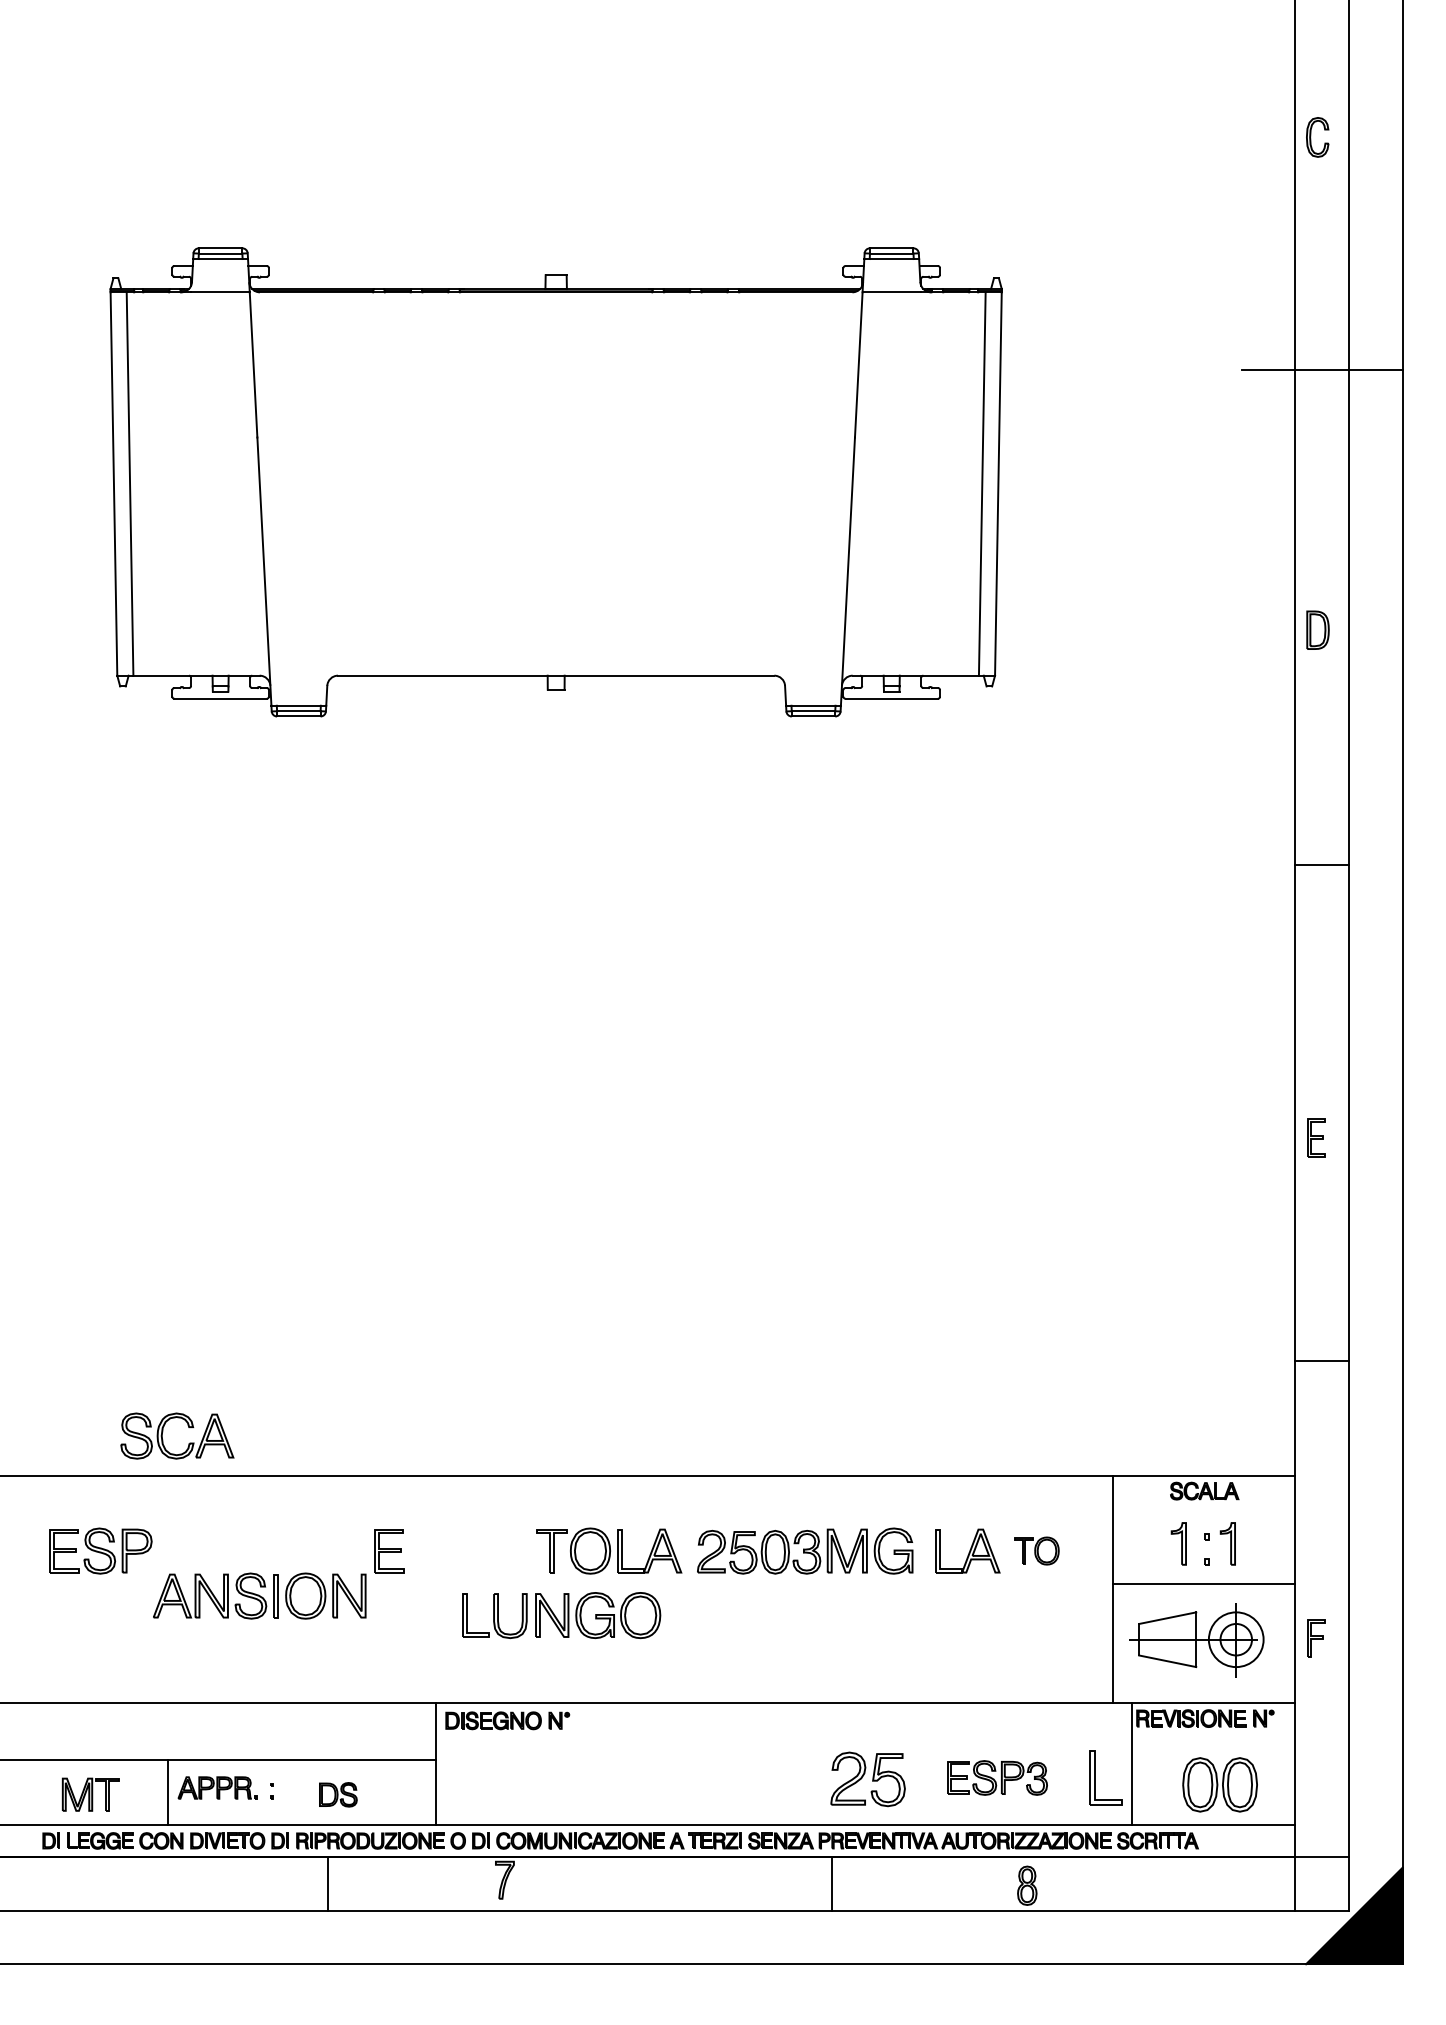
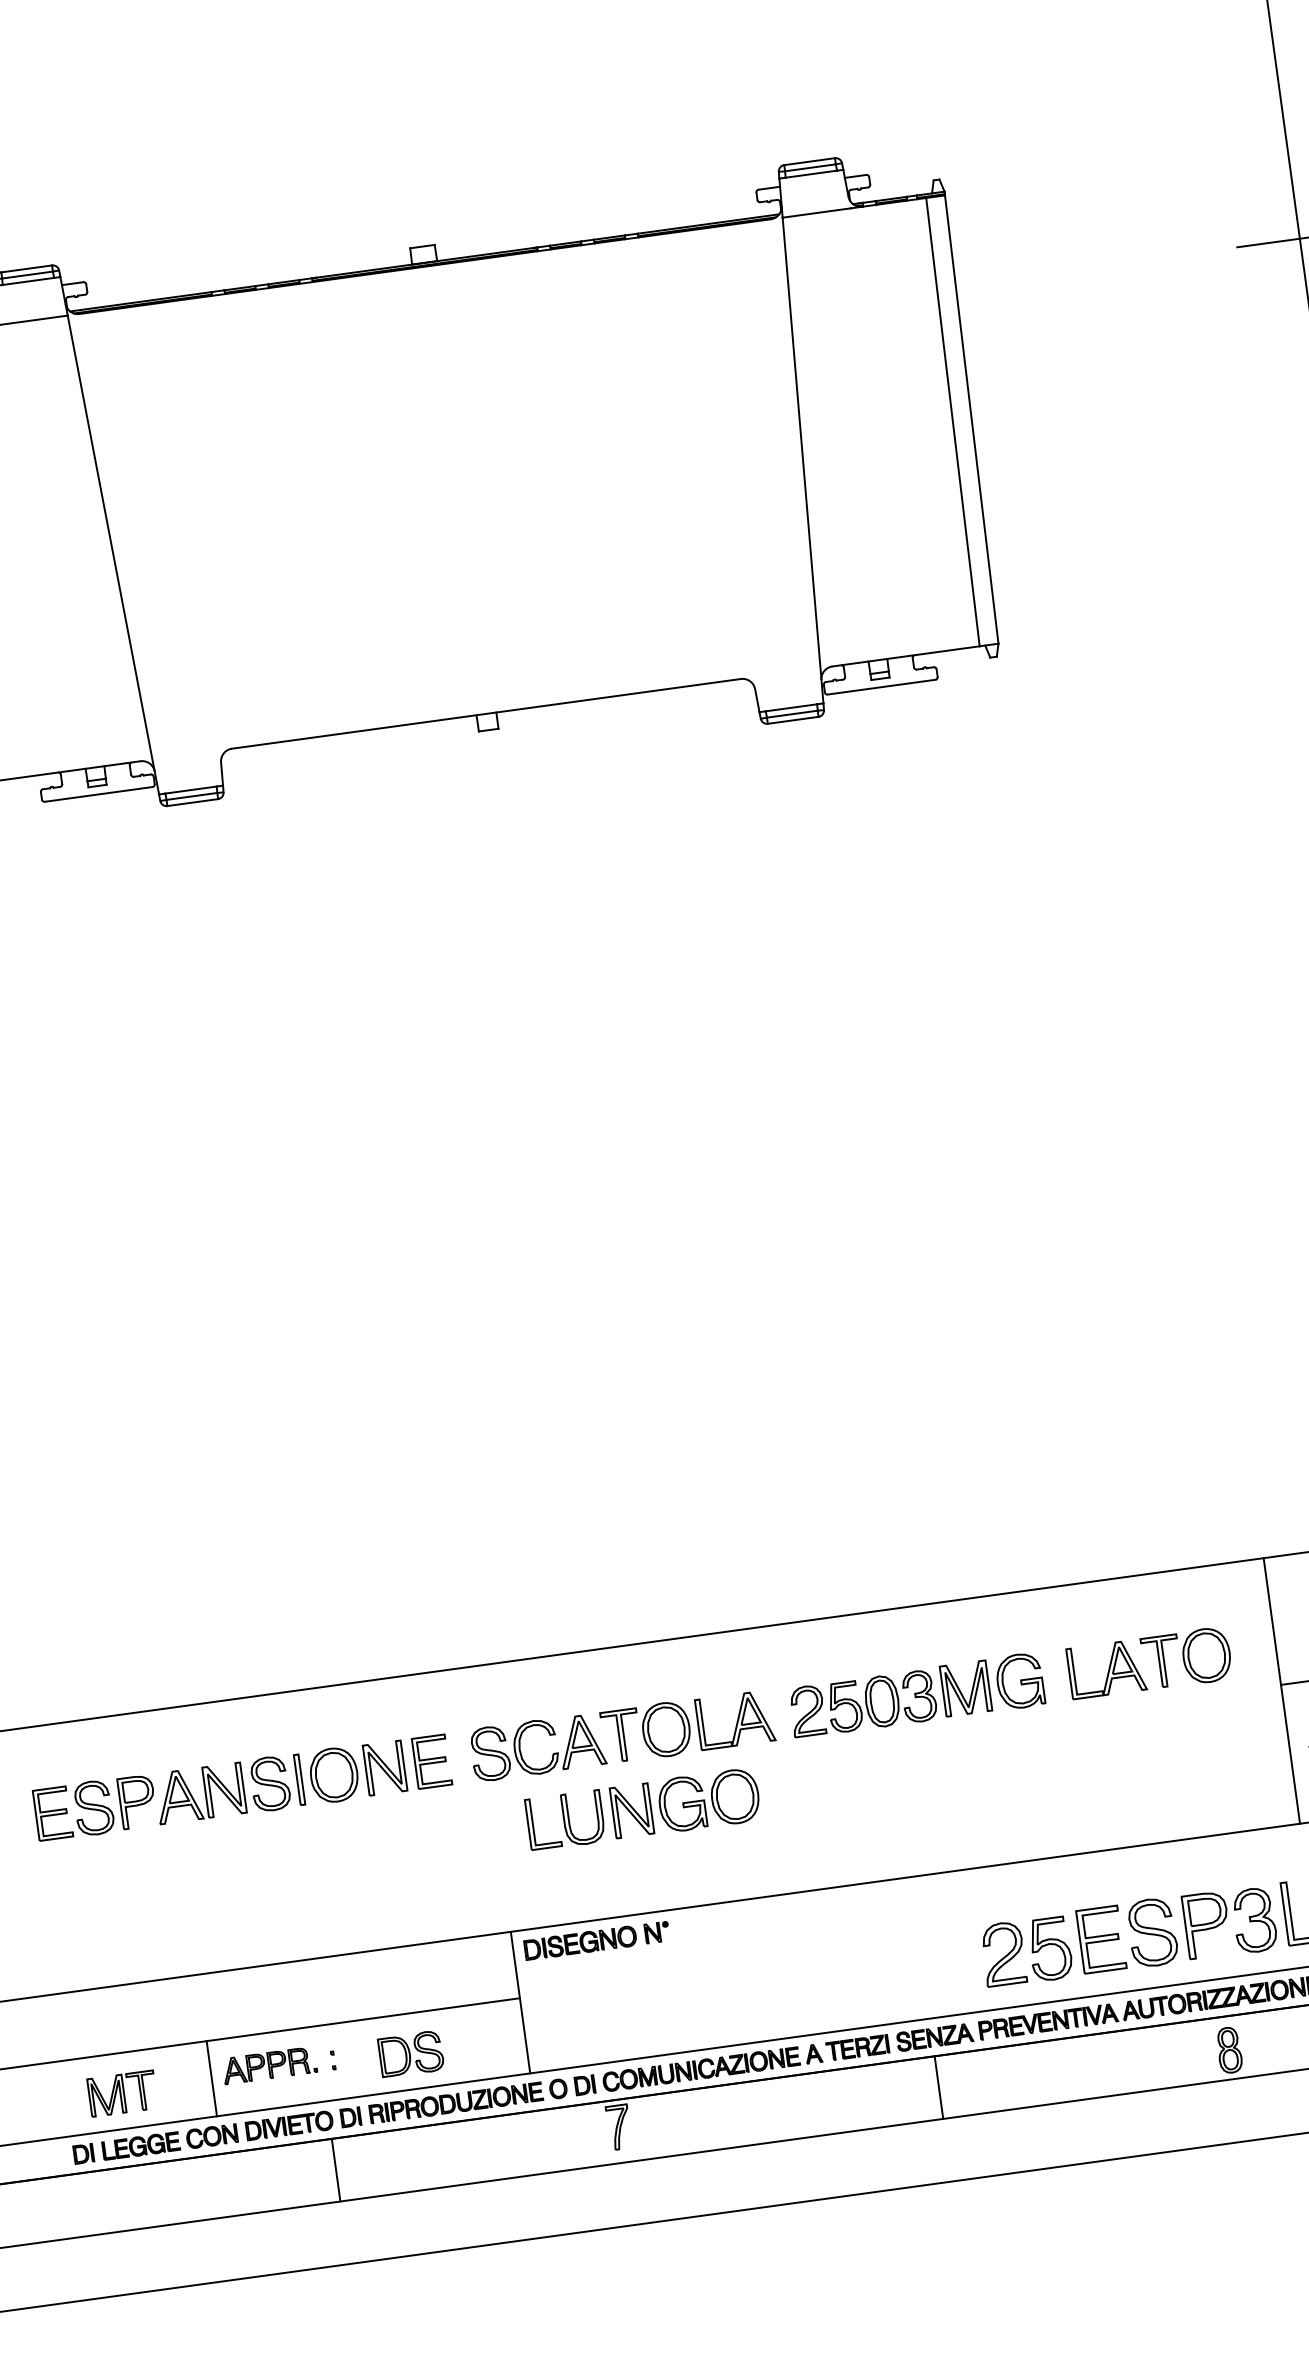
part: (188, 1427) -> (549, 1735), moved
part: (1036, 1550) -> (1186, 1657), size x1.67
part: (259, 1595) -> (280, 1781), moved
part: (997, 1777) -> (1177, 1928), size x1.67
part: (338, 1794) -> (411, 2053), size x1.43
line: (327, 1883) -> (335, 2169), moved
line: (831, 1883) -> (938, 2087), moved

